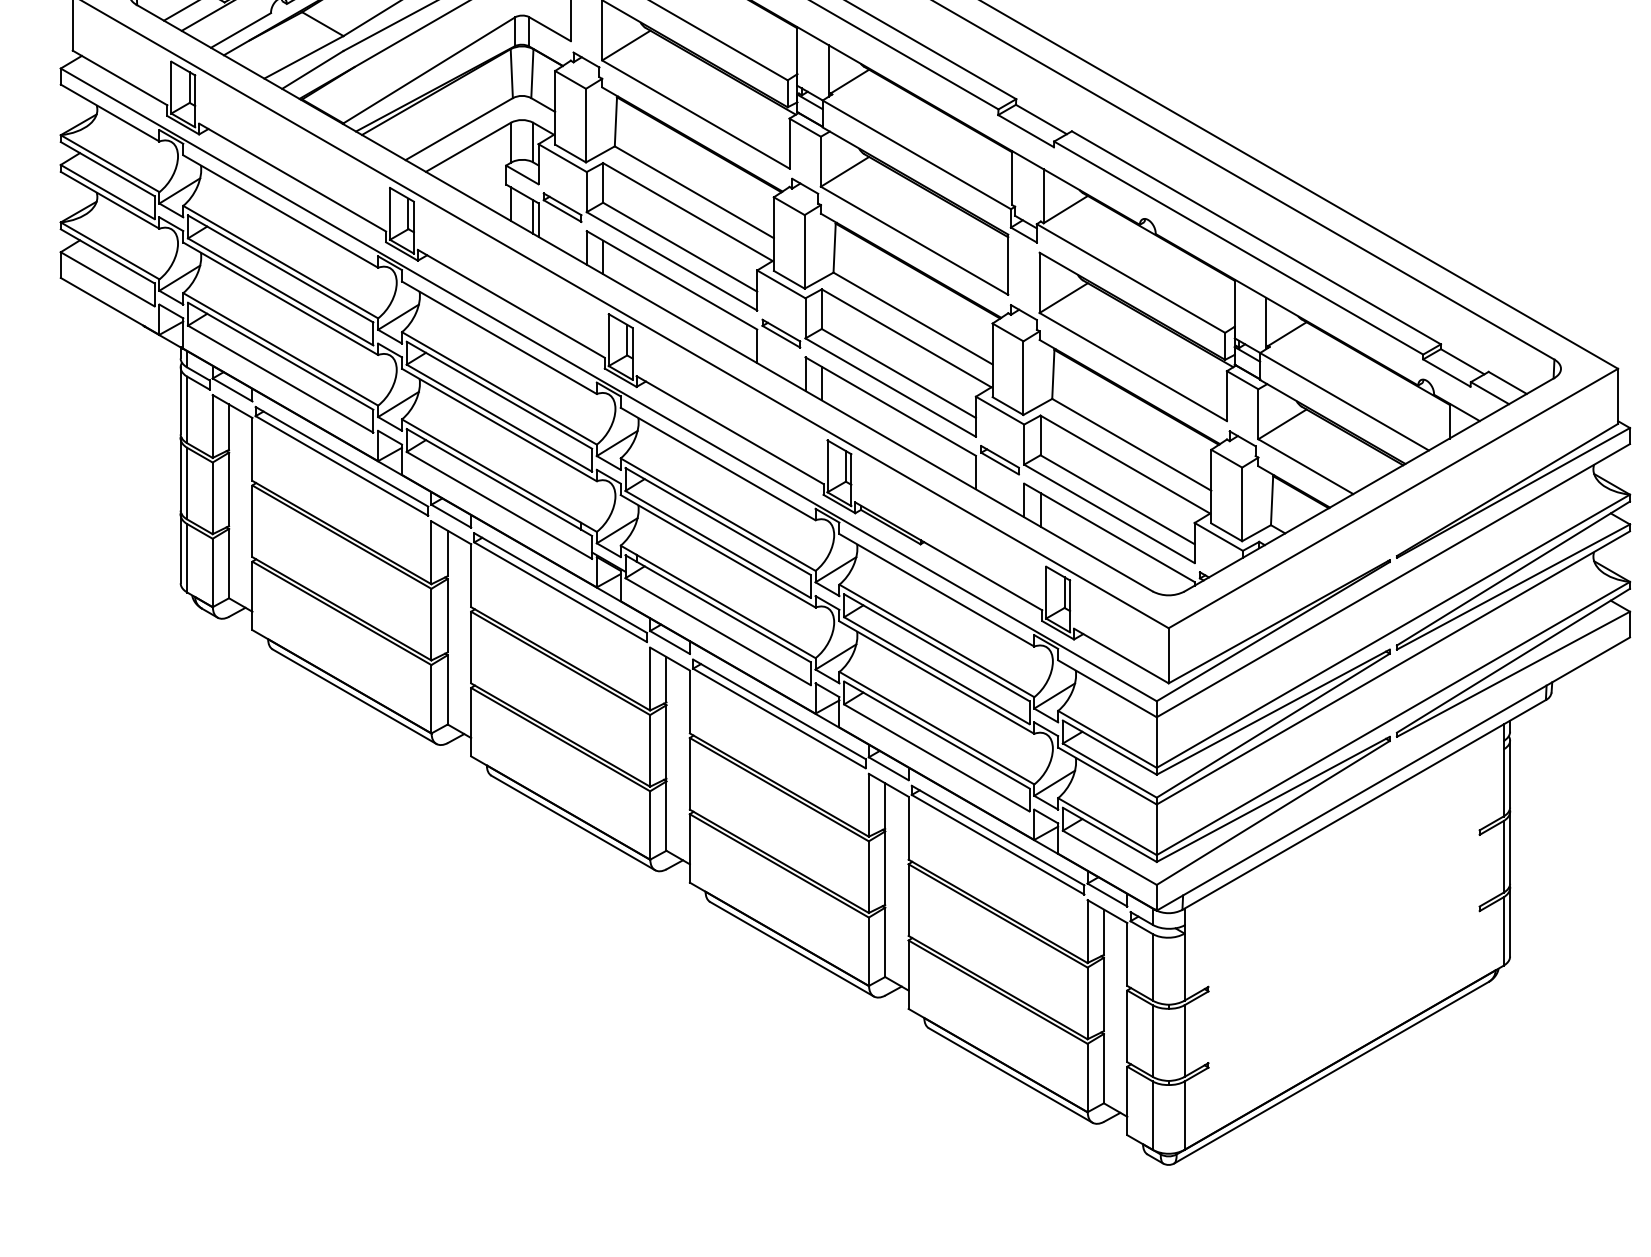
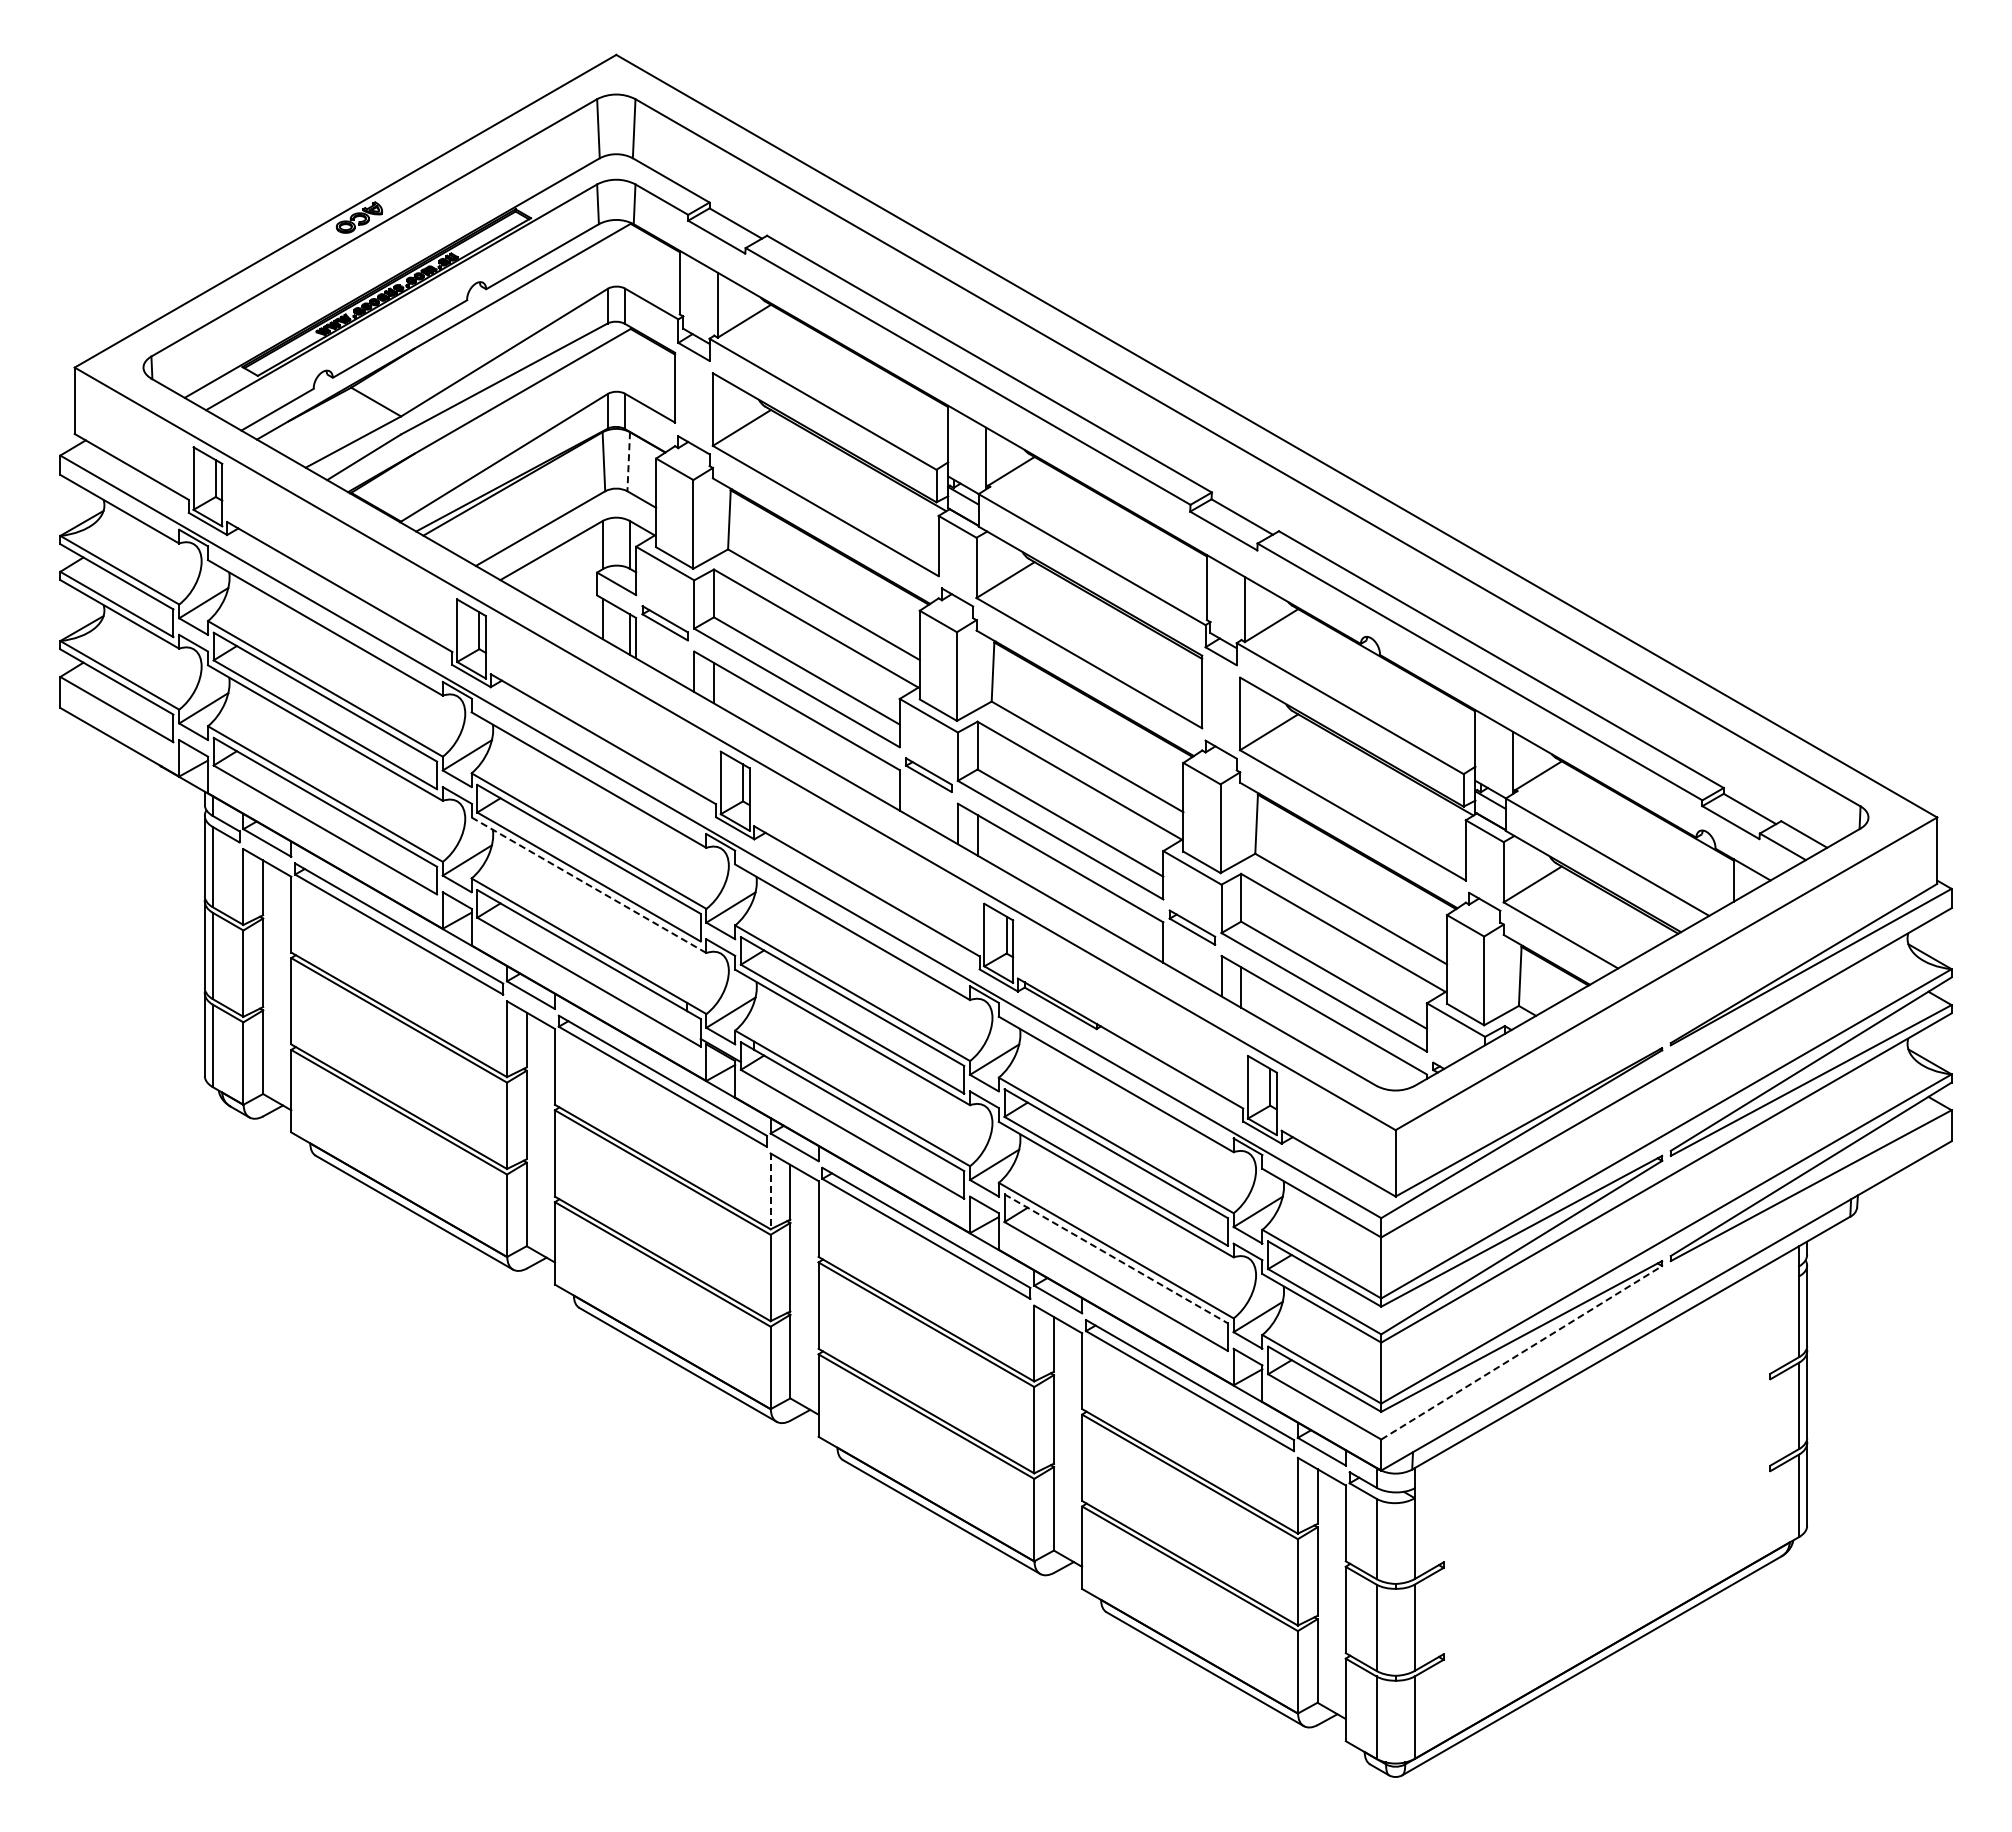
line: (532, 73) -> (628, 461), solid -> dashed
line: (499, 425) -> (589, 885), solid -> dashed
line: (650, 679) -> (770, 1191), solid -> dashed
line: (937, 734) -> (1116, 1258), solid -> dashed
line: (1273, 812) -> (1522, 1352), solid -> dashed

